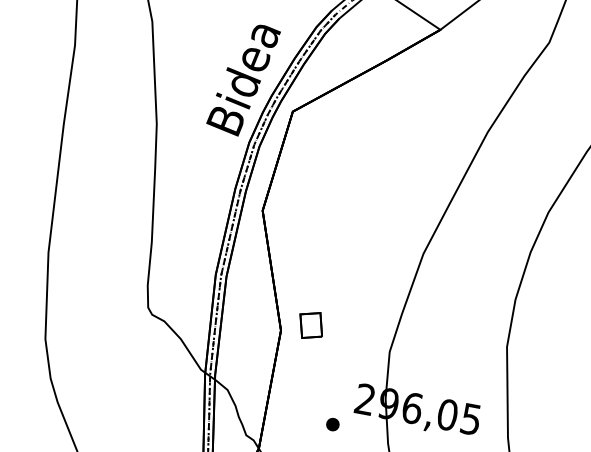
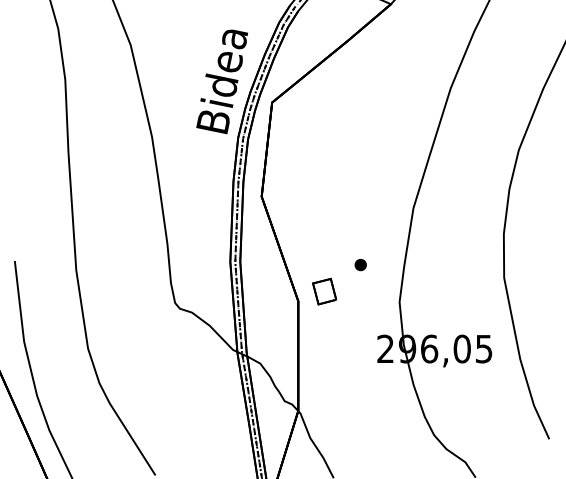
part: (332, 425) -> (360, 265), moved

